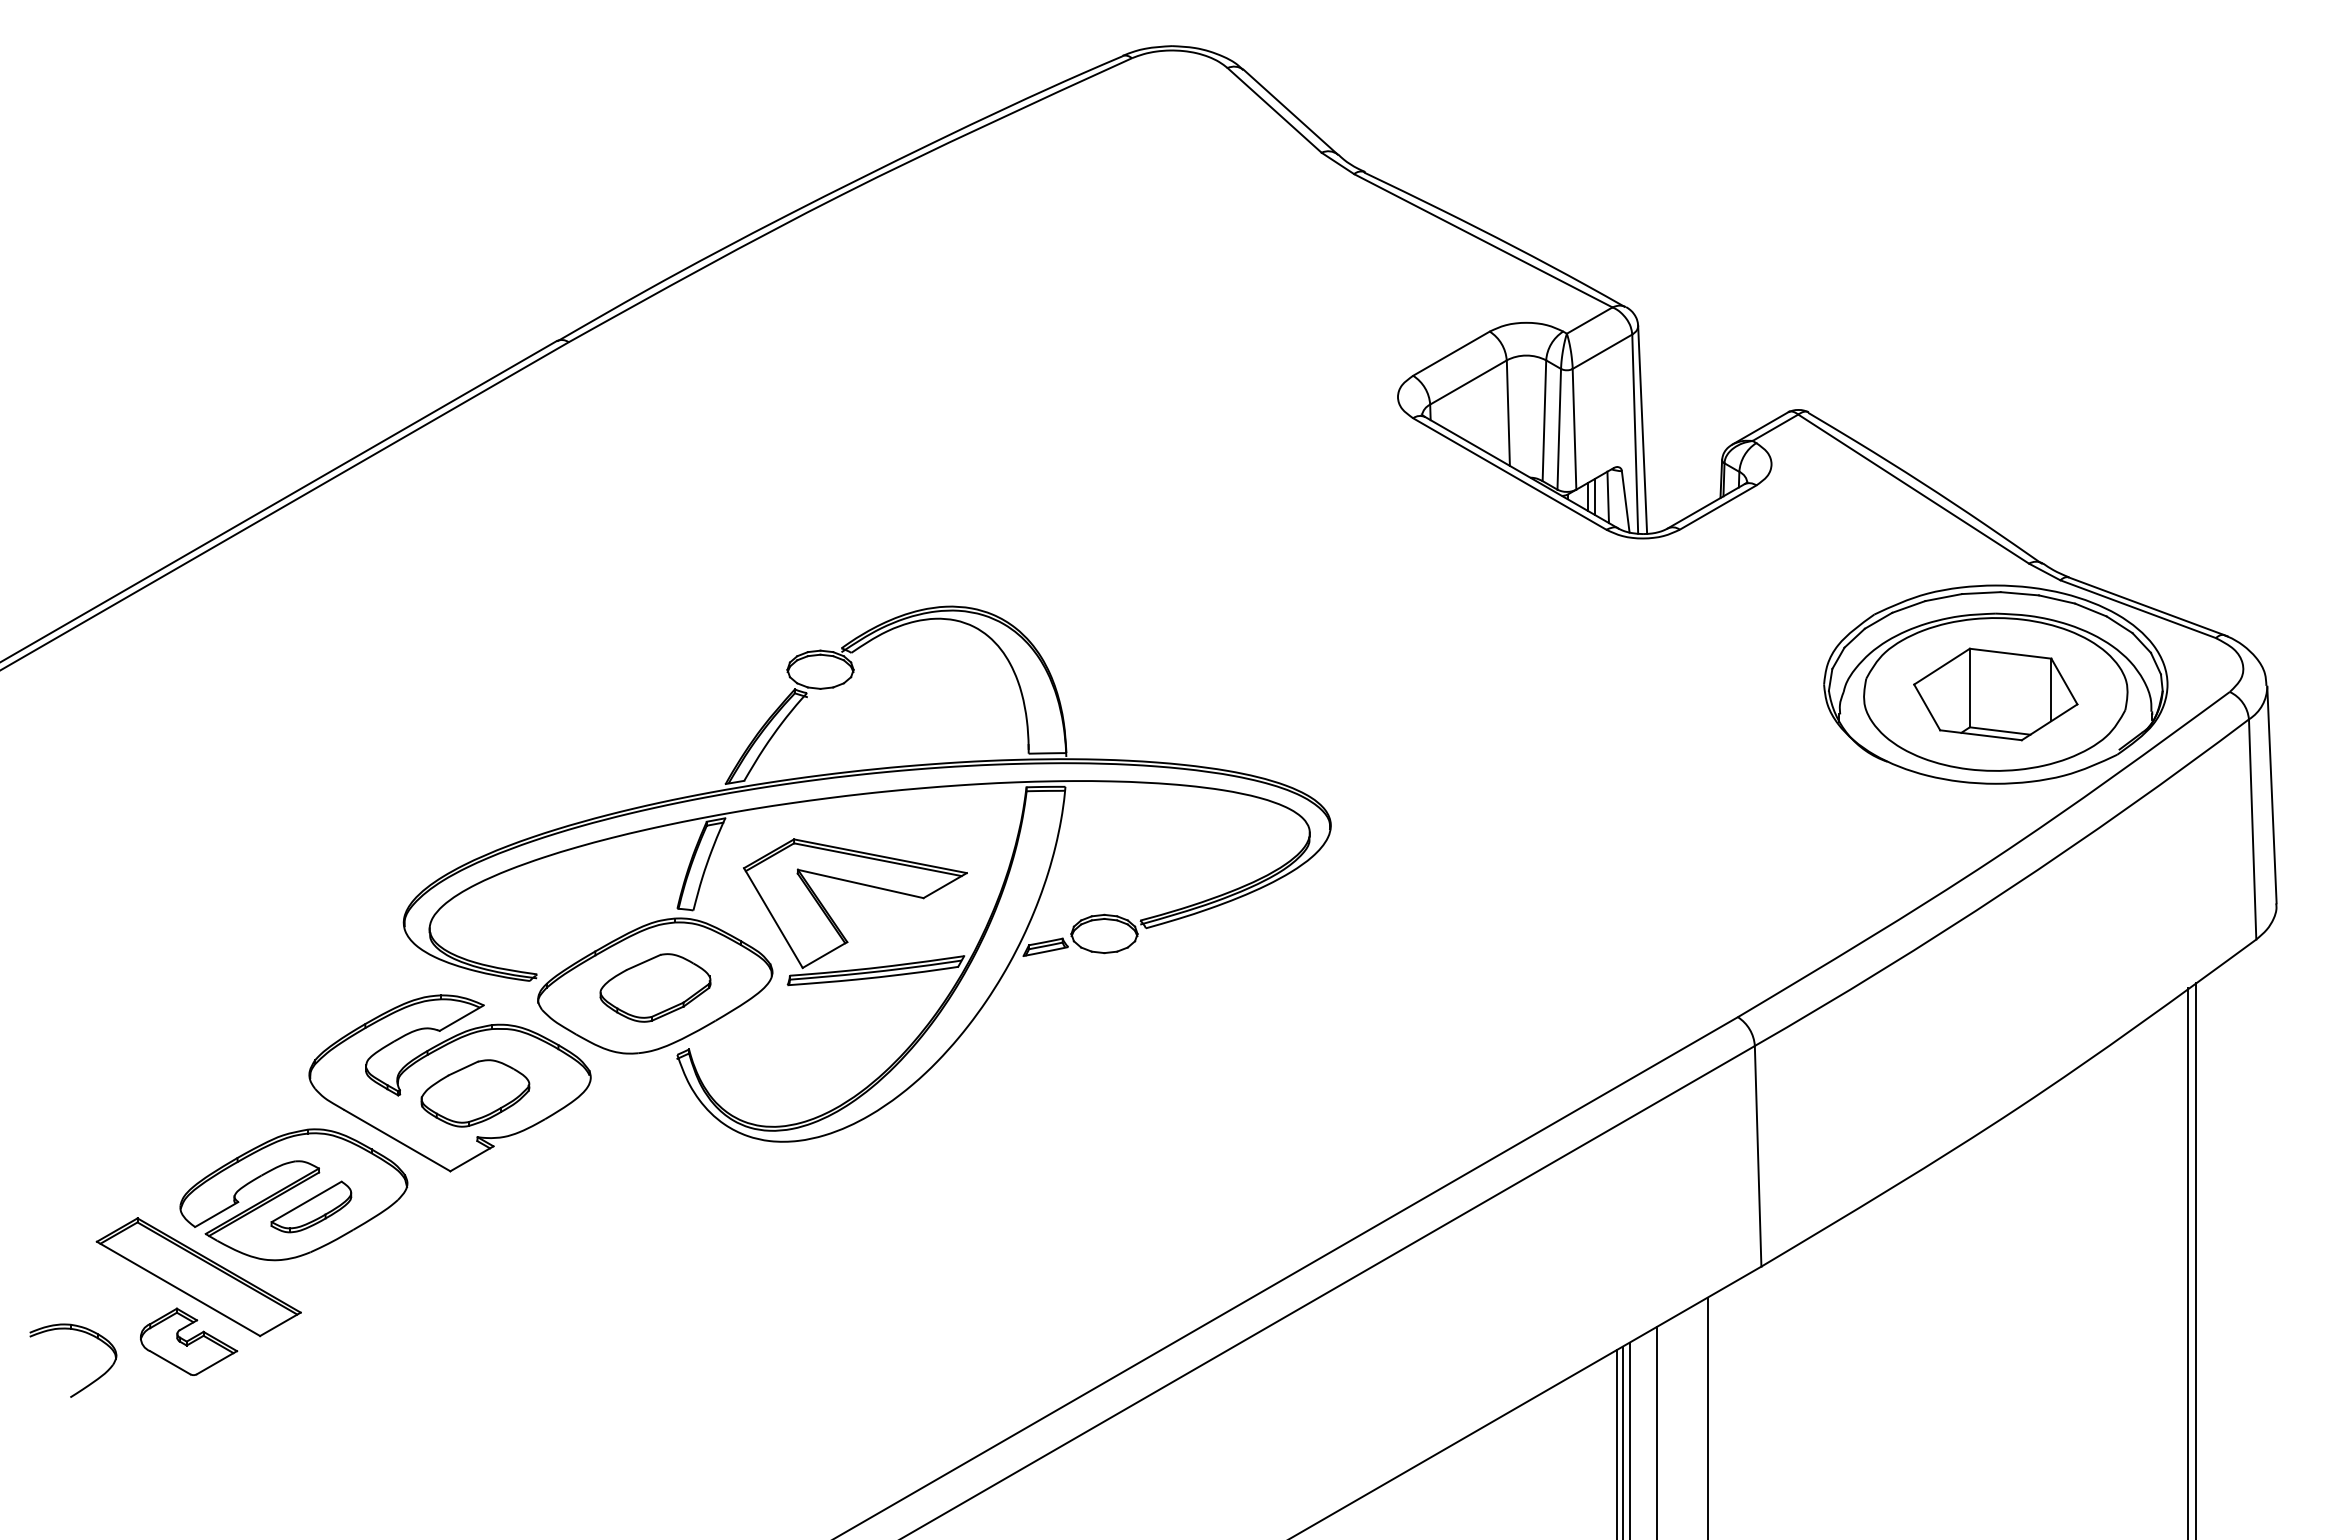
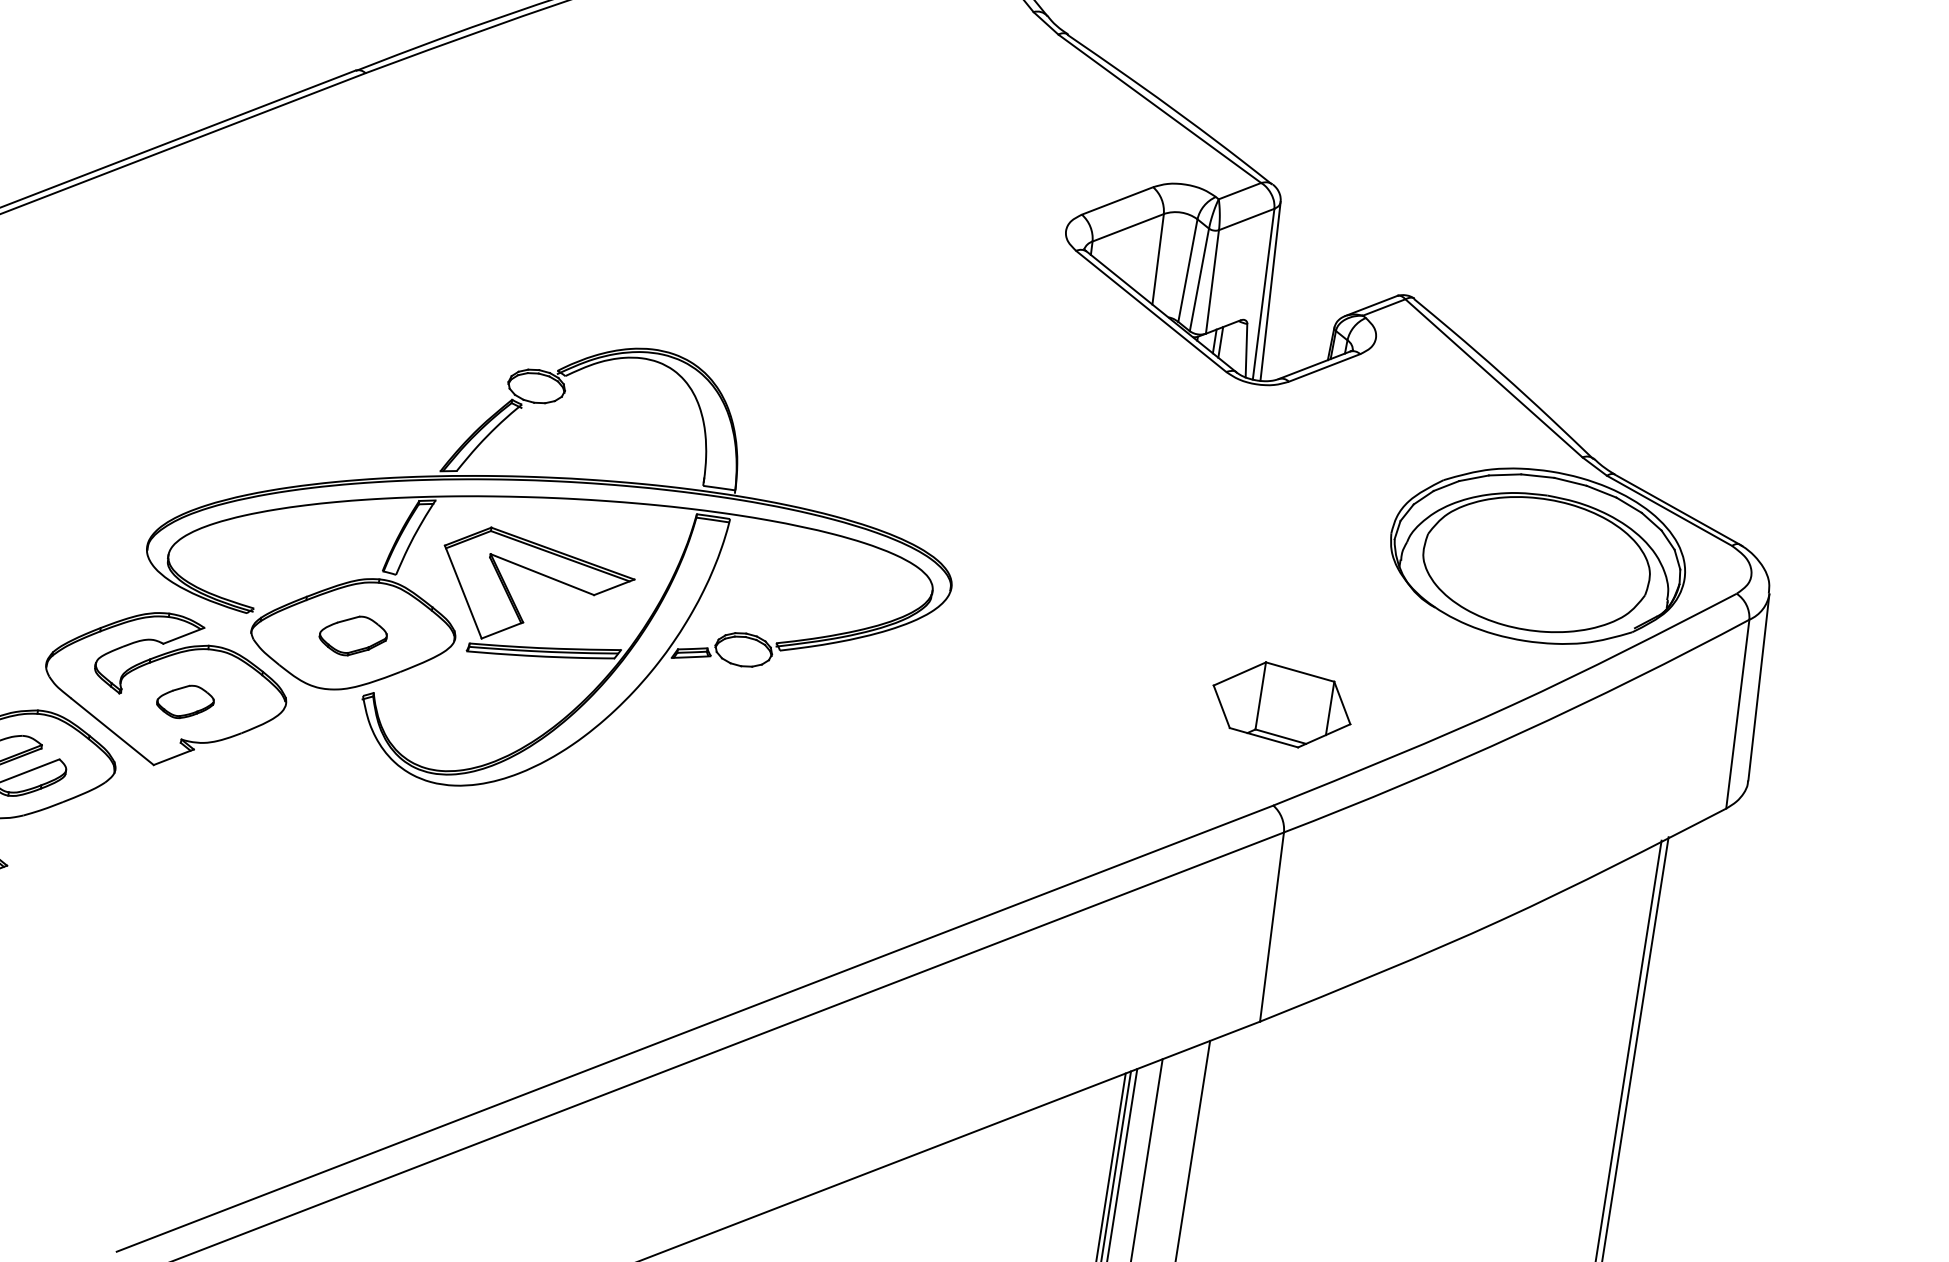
line: (1607, 497) -> (1231, 344), removed
part: (1995, 694) -> (1281, 704), moved
part: (655, 987) -> (353, 635), size x0.7
part: (475, 1093) -> (185, 701), size x0.6

